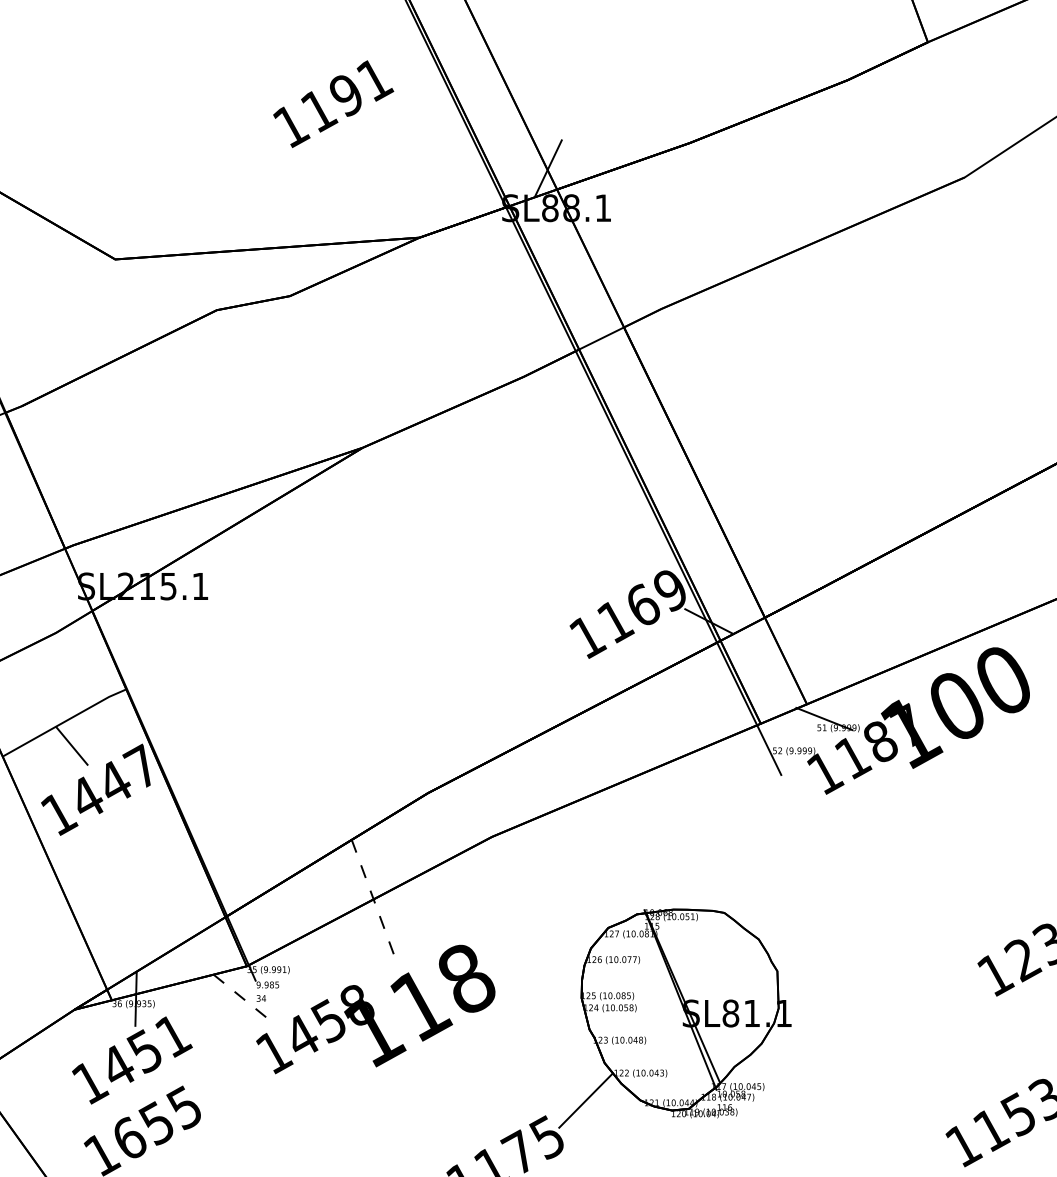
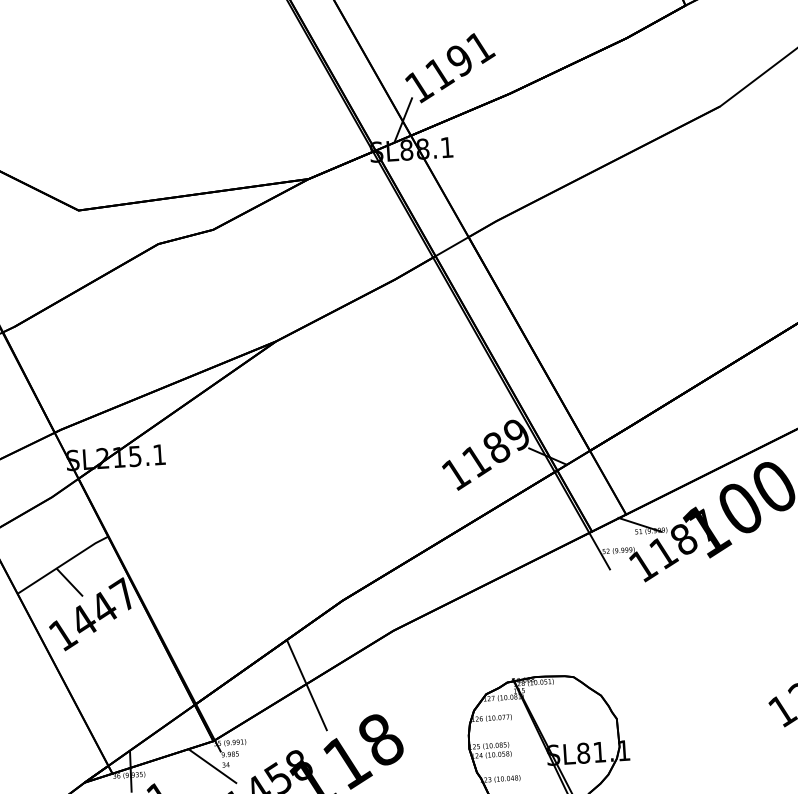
text: (333, 103) -> (450, 67), moved
text: (643, 604) -> (497, 446), 1169 -> 1189
line: (374, 901) -> (307, 685), dashed -> solid
line: (244, 999) -> (213, 766), dashed -> solid

